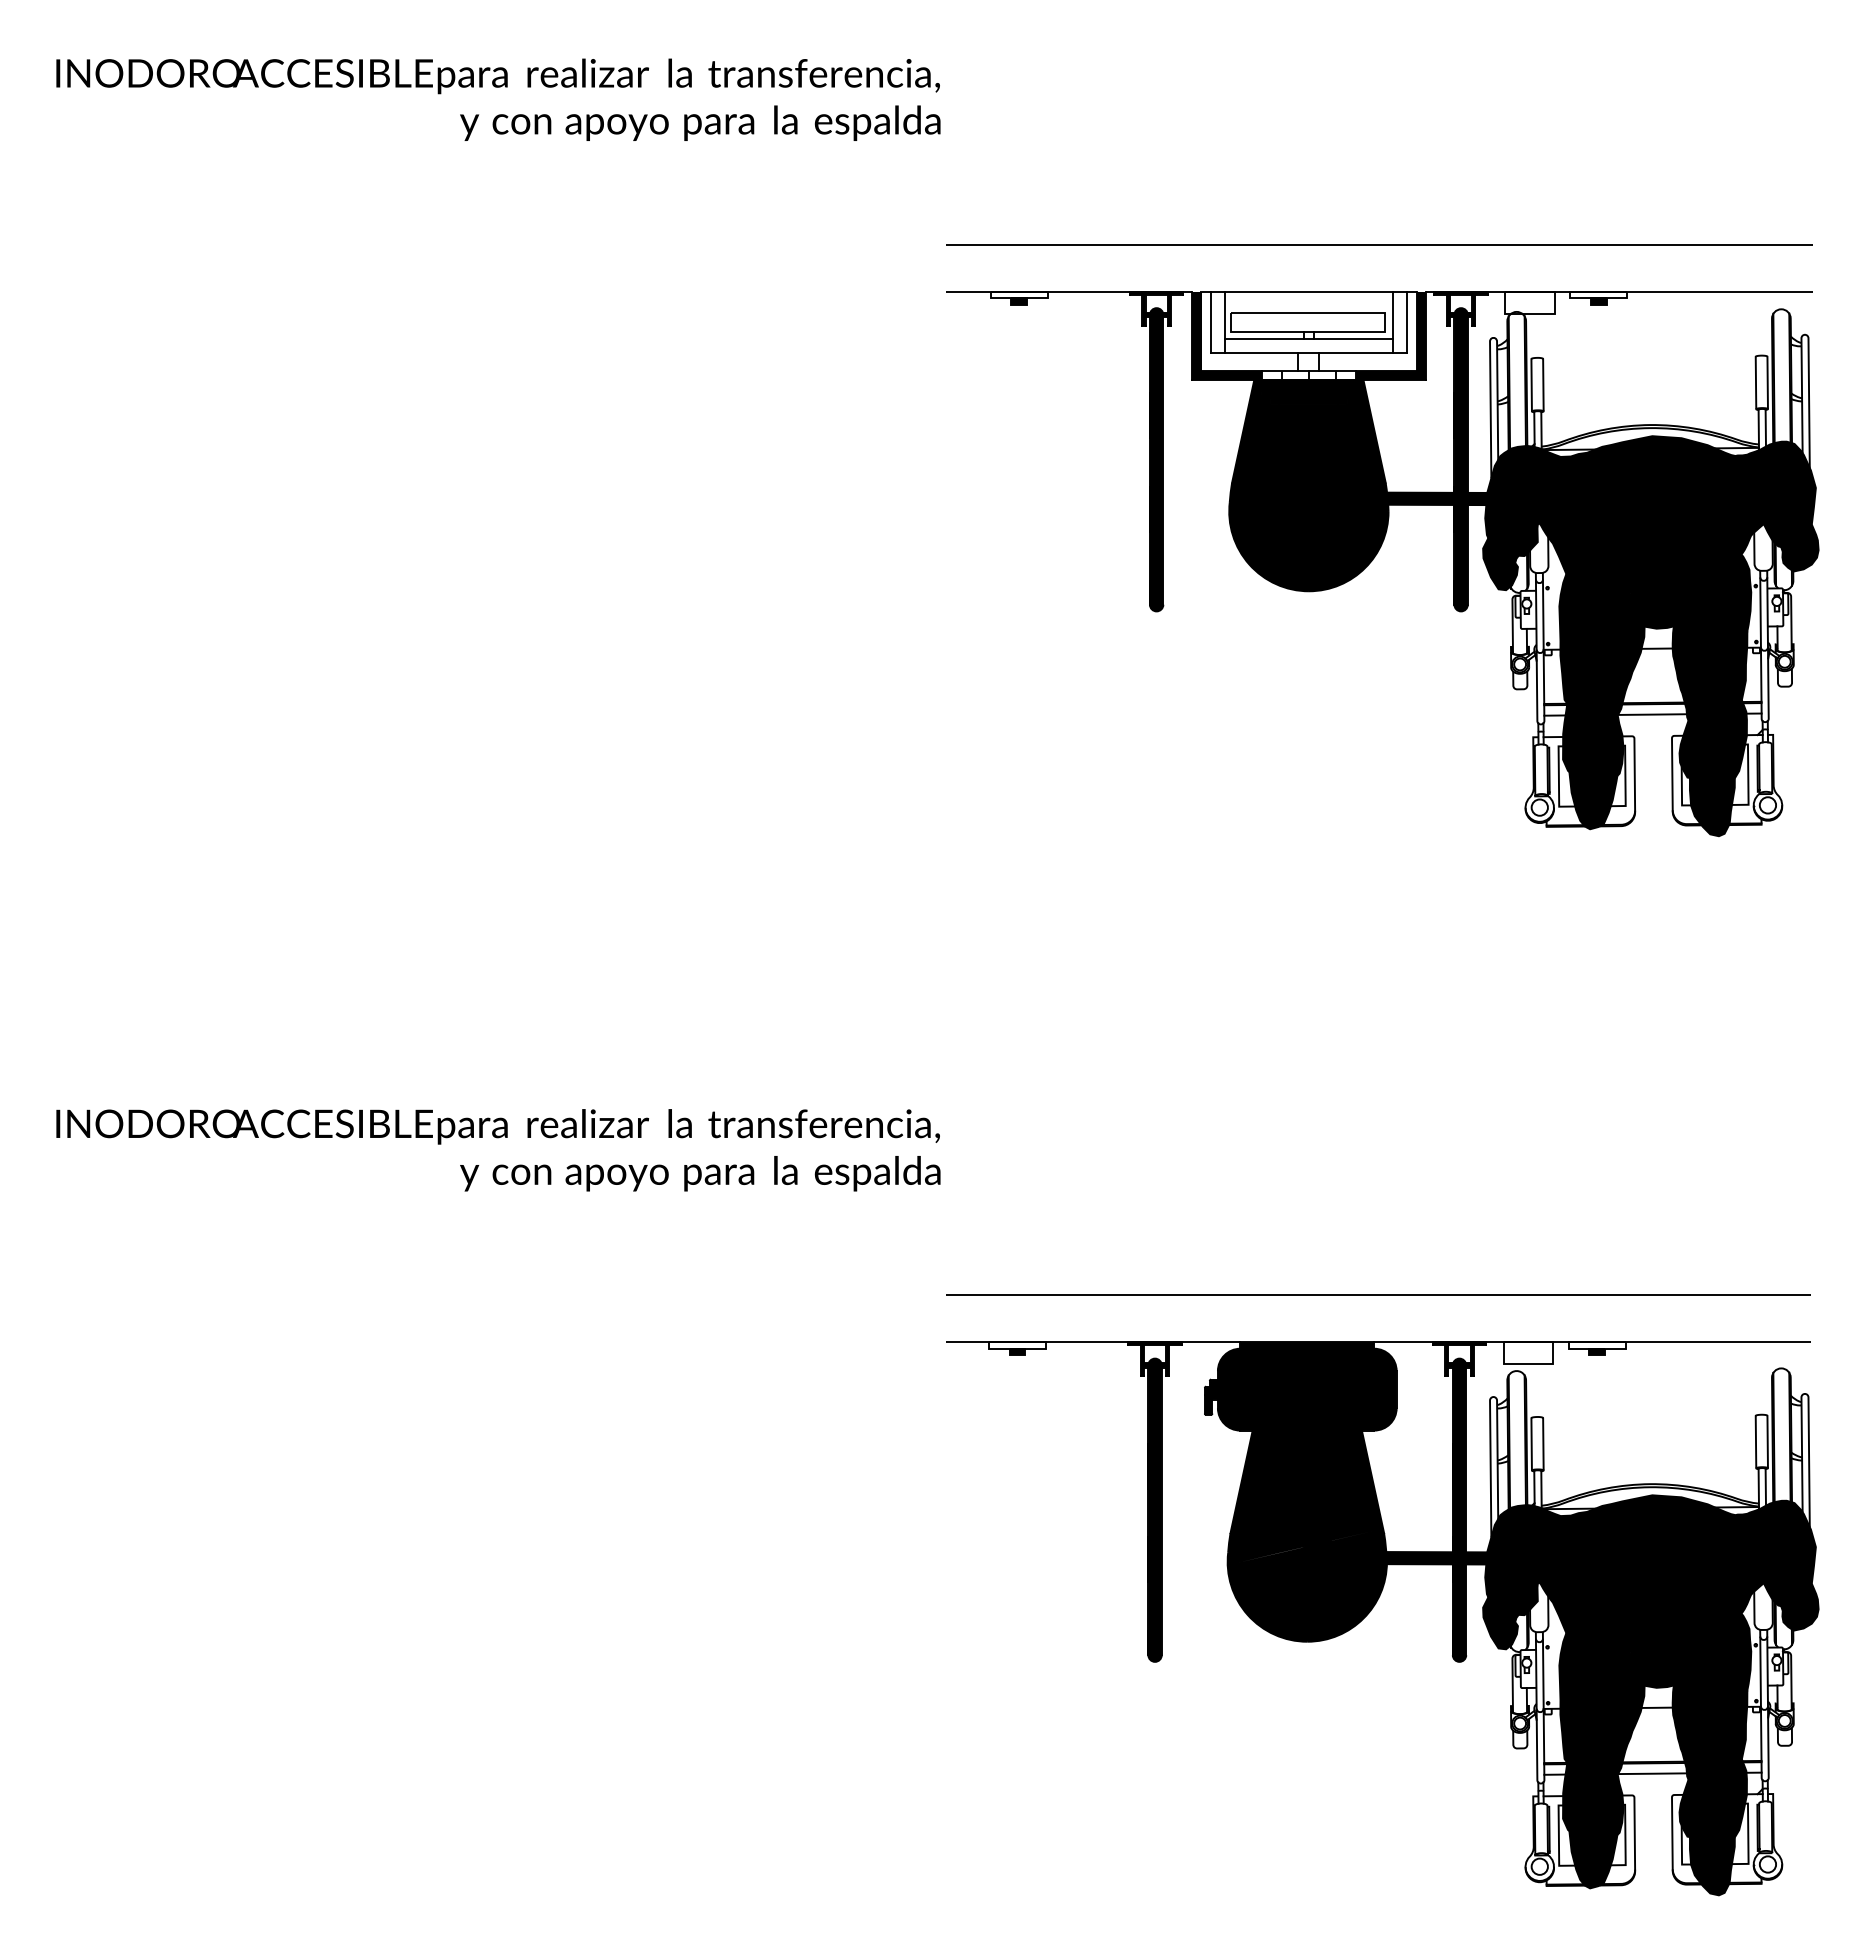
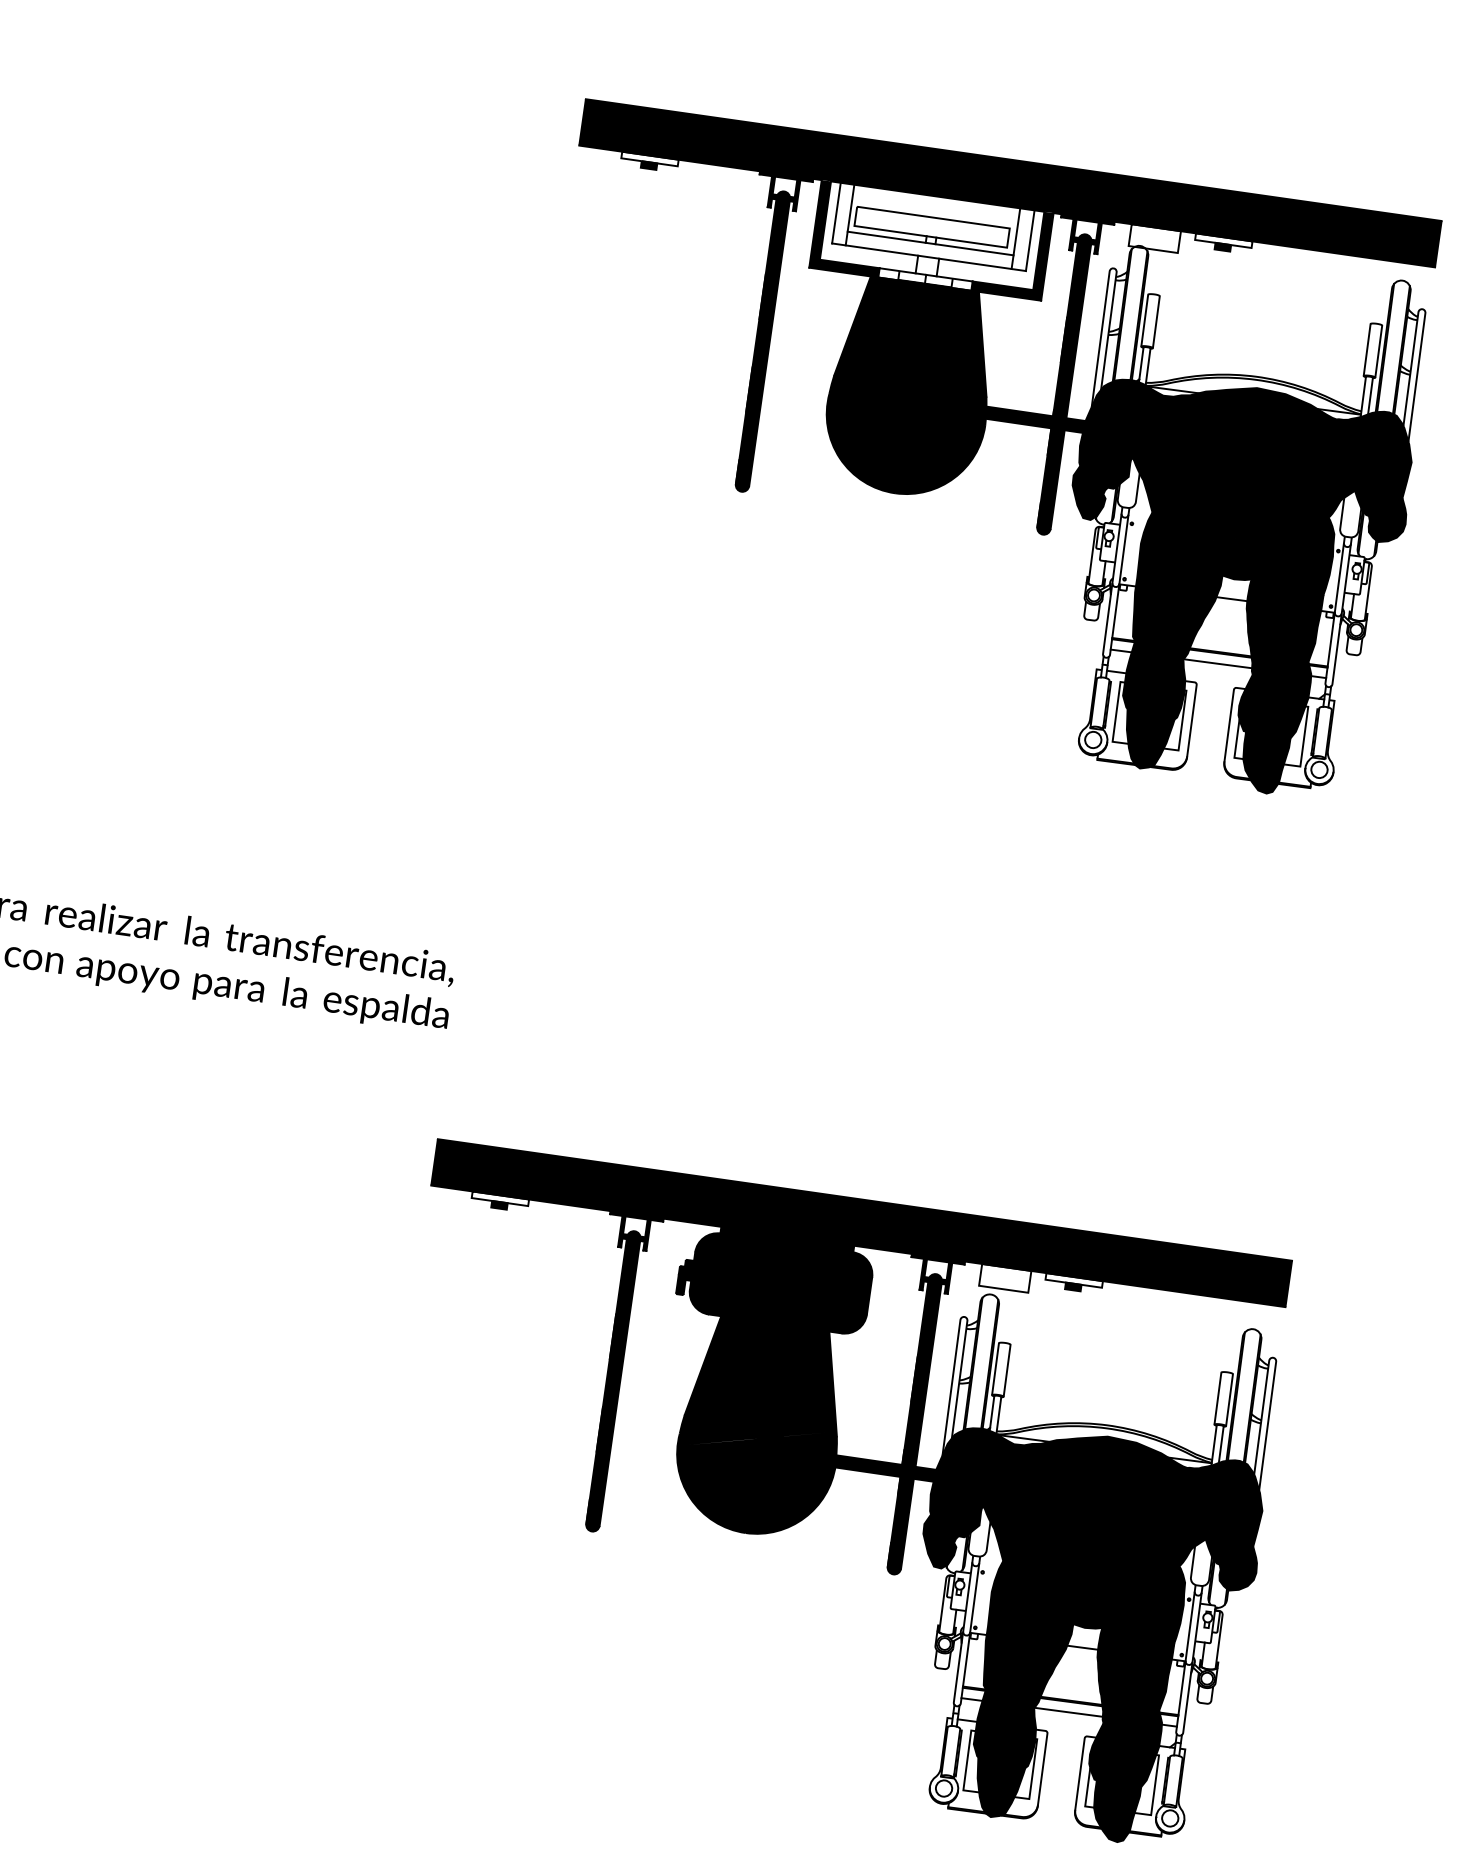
fill: (1379, 267) -> (1010, 182), added
fill: (1378, 1318) -> (861, 1223), added

